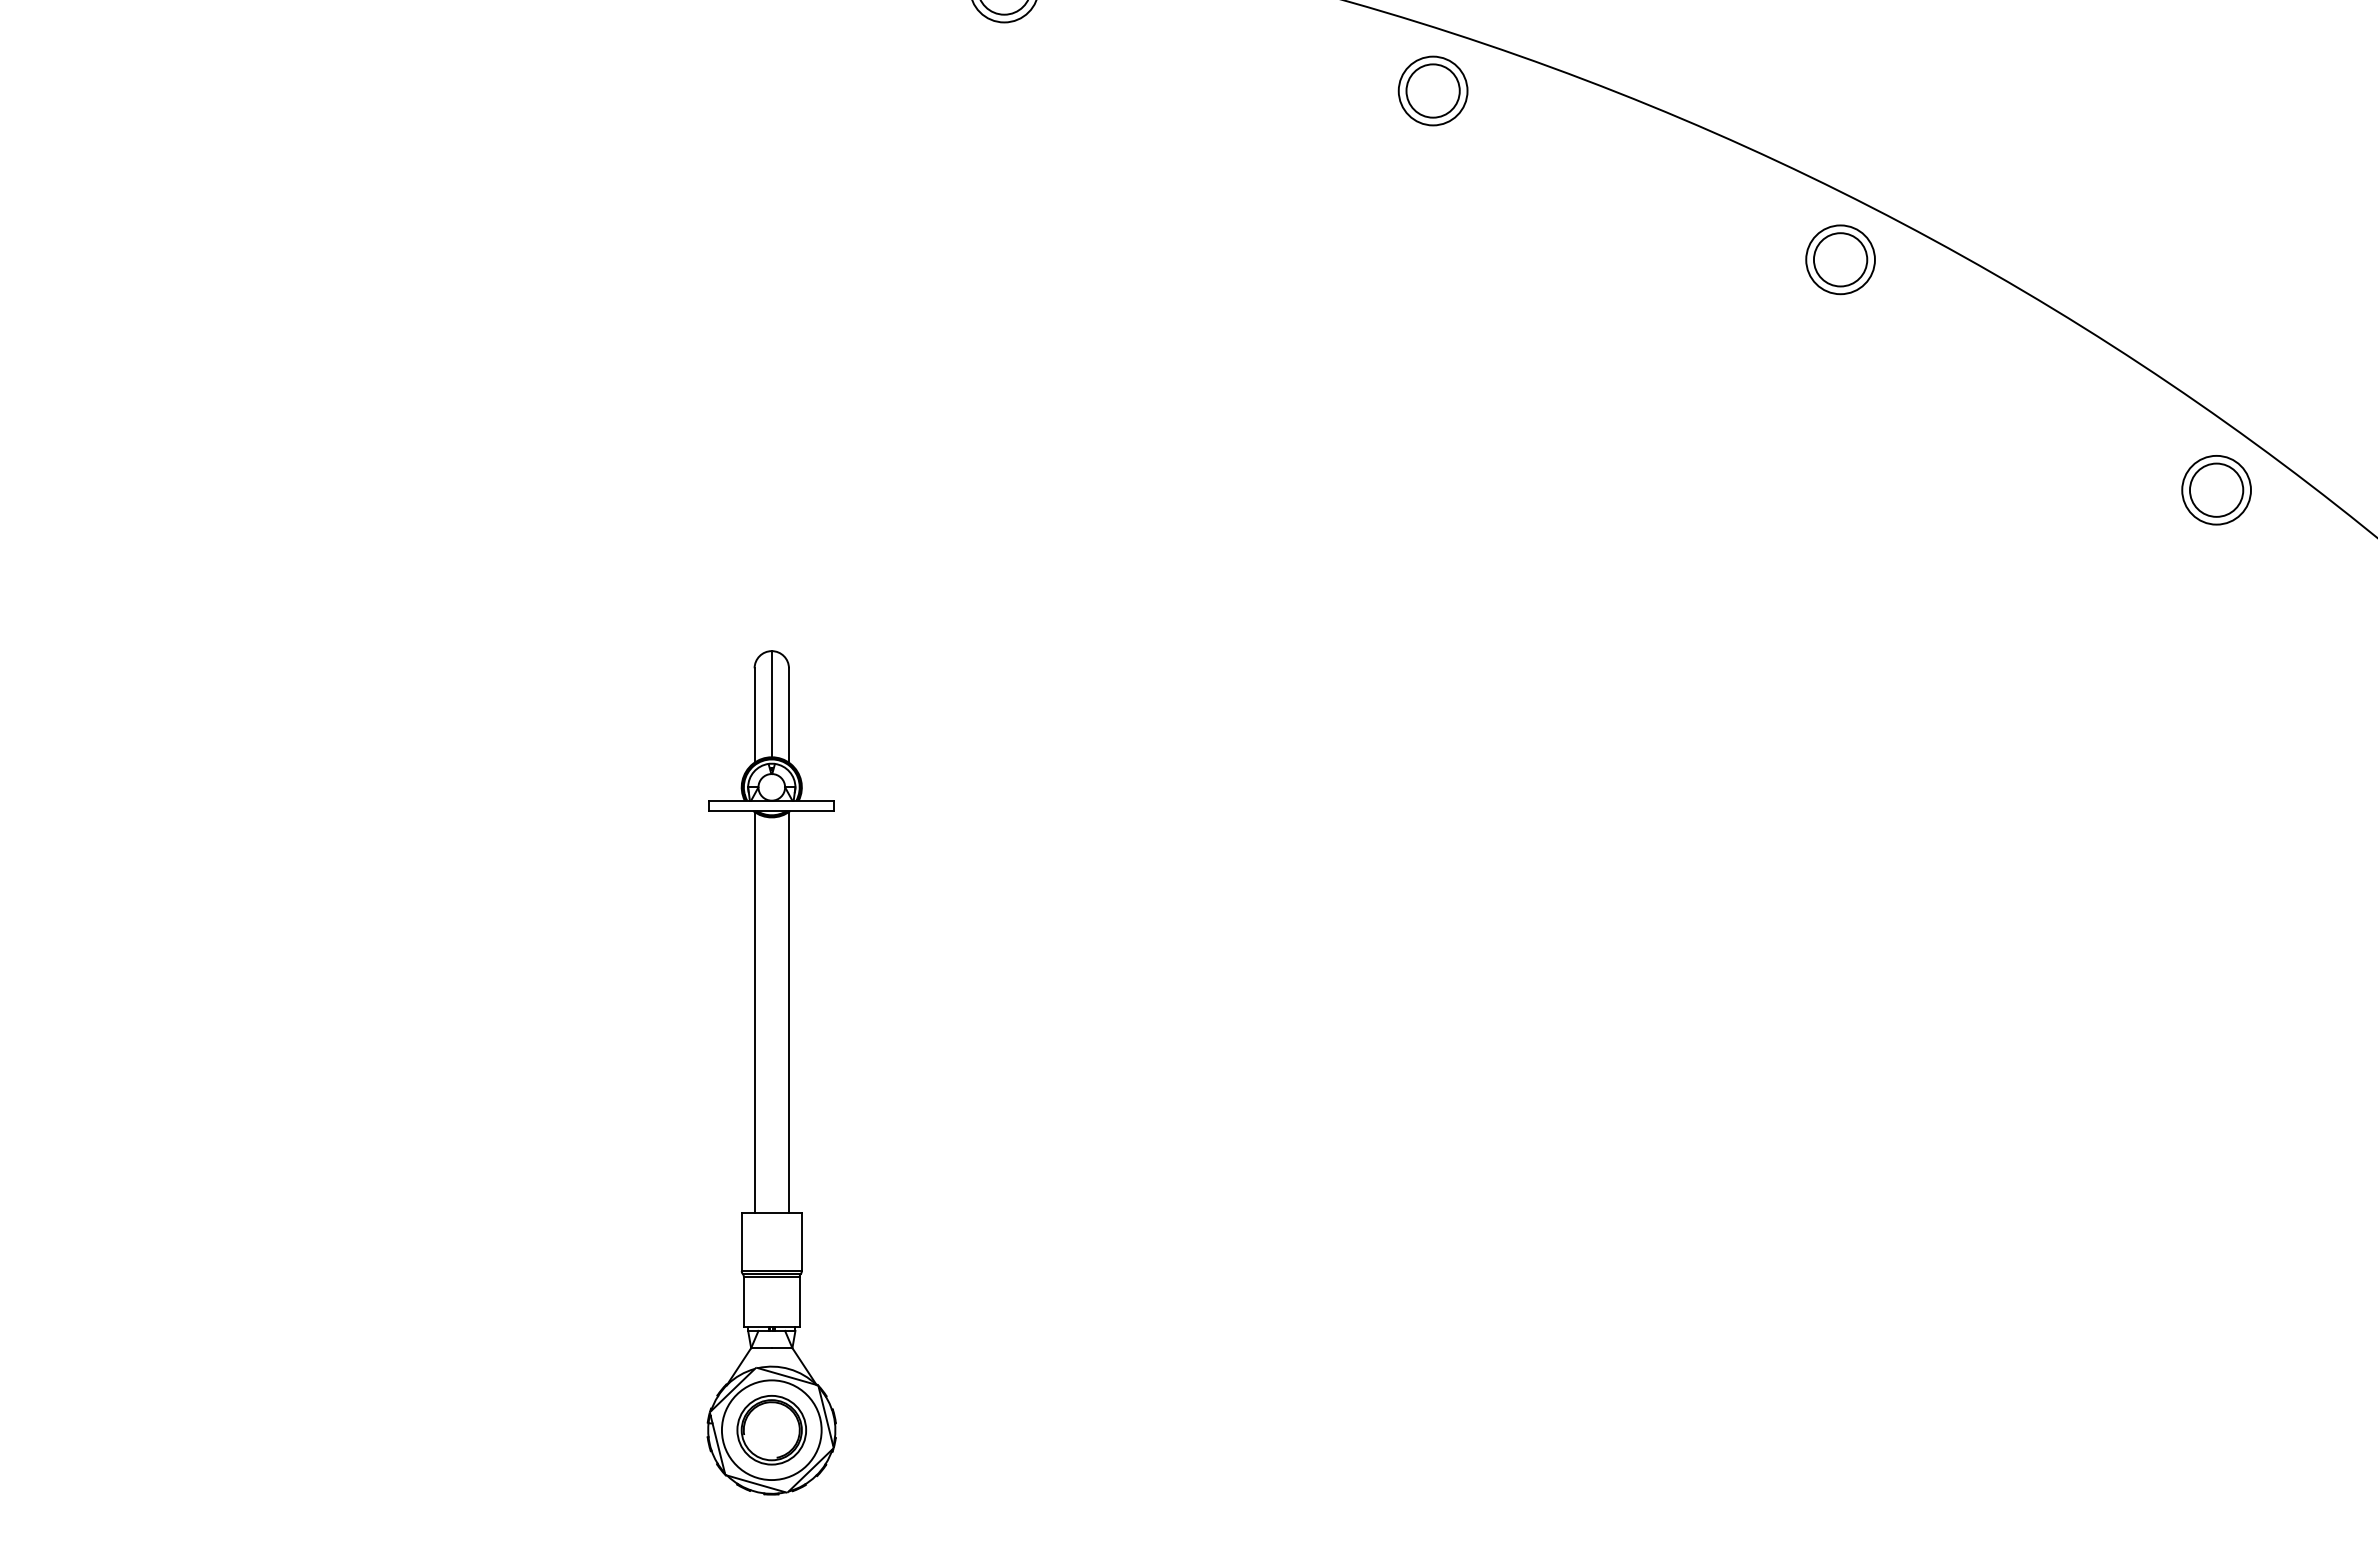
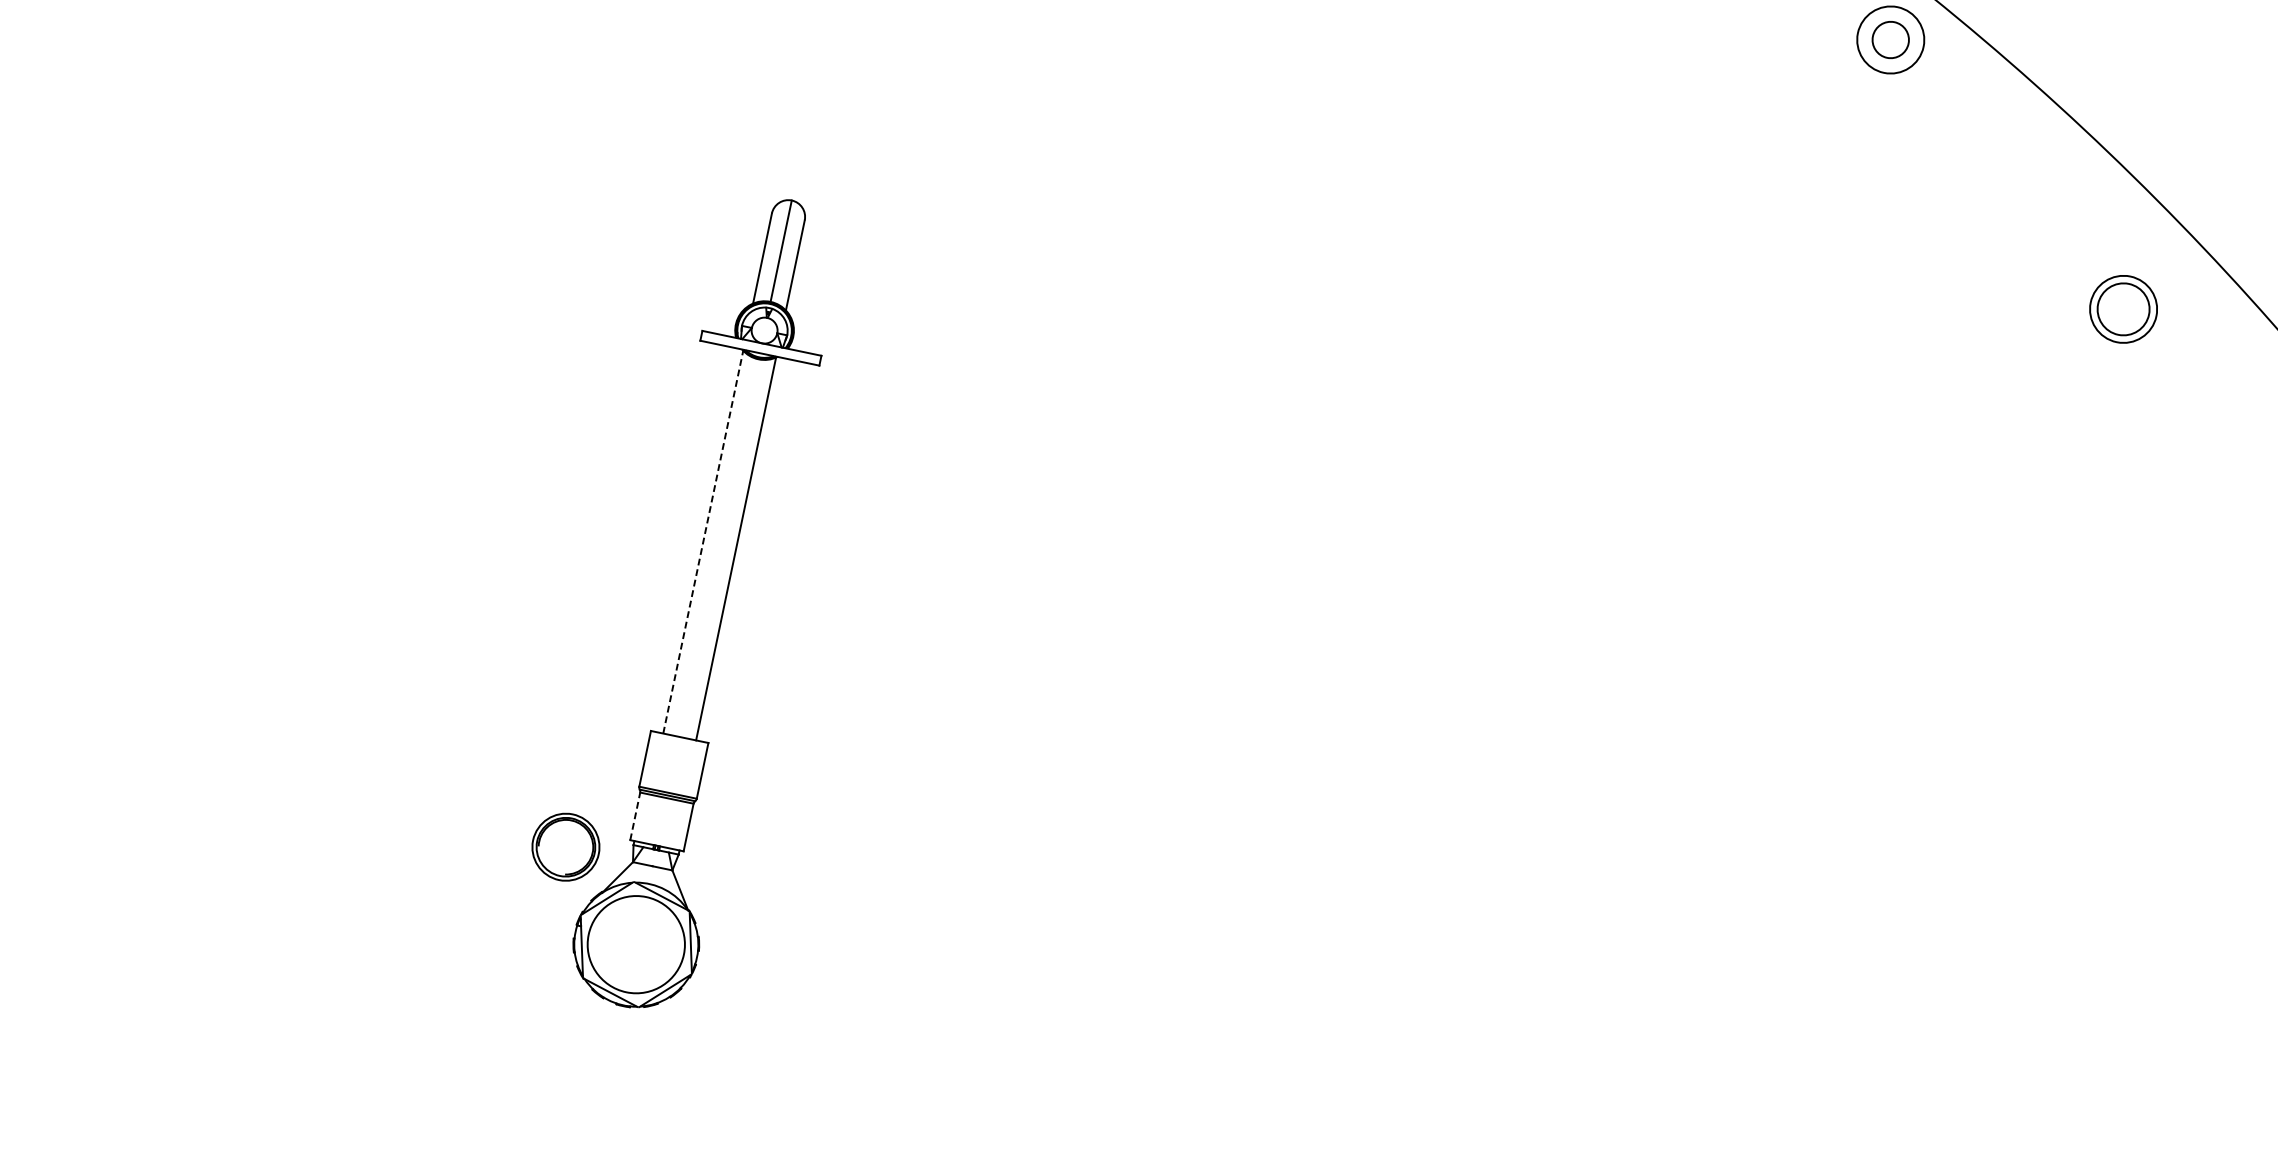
circle: (1840, 259) -> (1890, 39), size x0.7
part: (2216, 490) -> (2123, 309), moved
line: (754, 1011) -> (703, 541), solid -> dashed
line: (743, 1301) -> (634, 816), solid -> dashed
part: (771, 1430) -> (565, 847), moved

